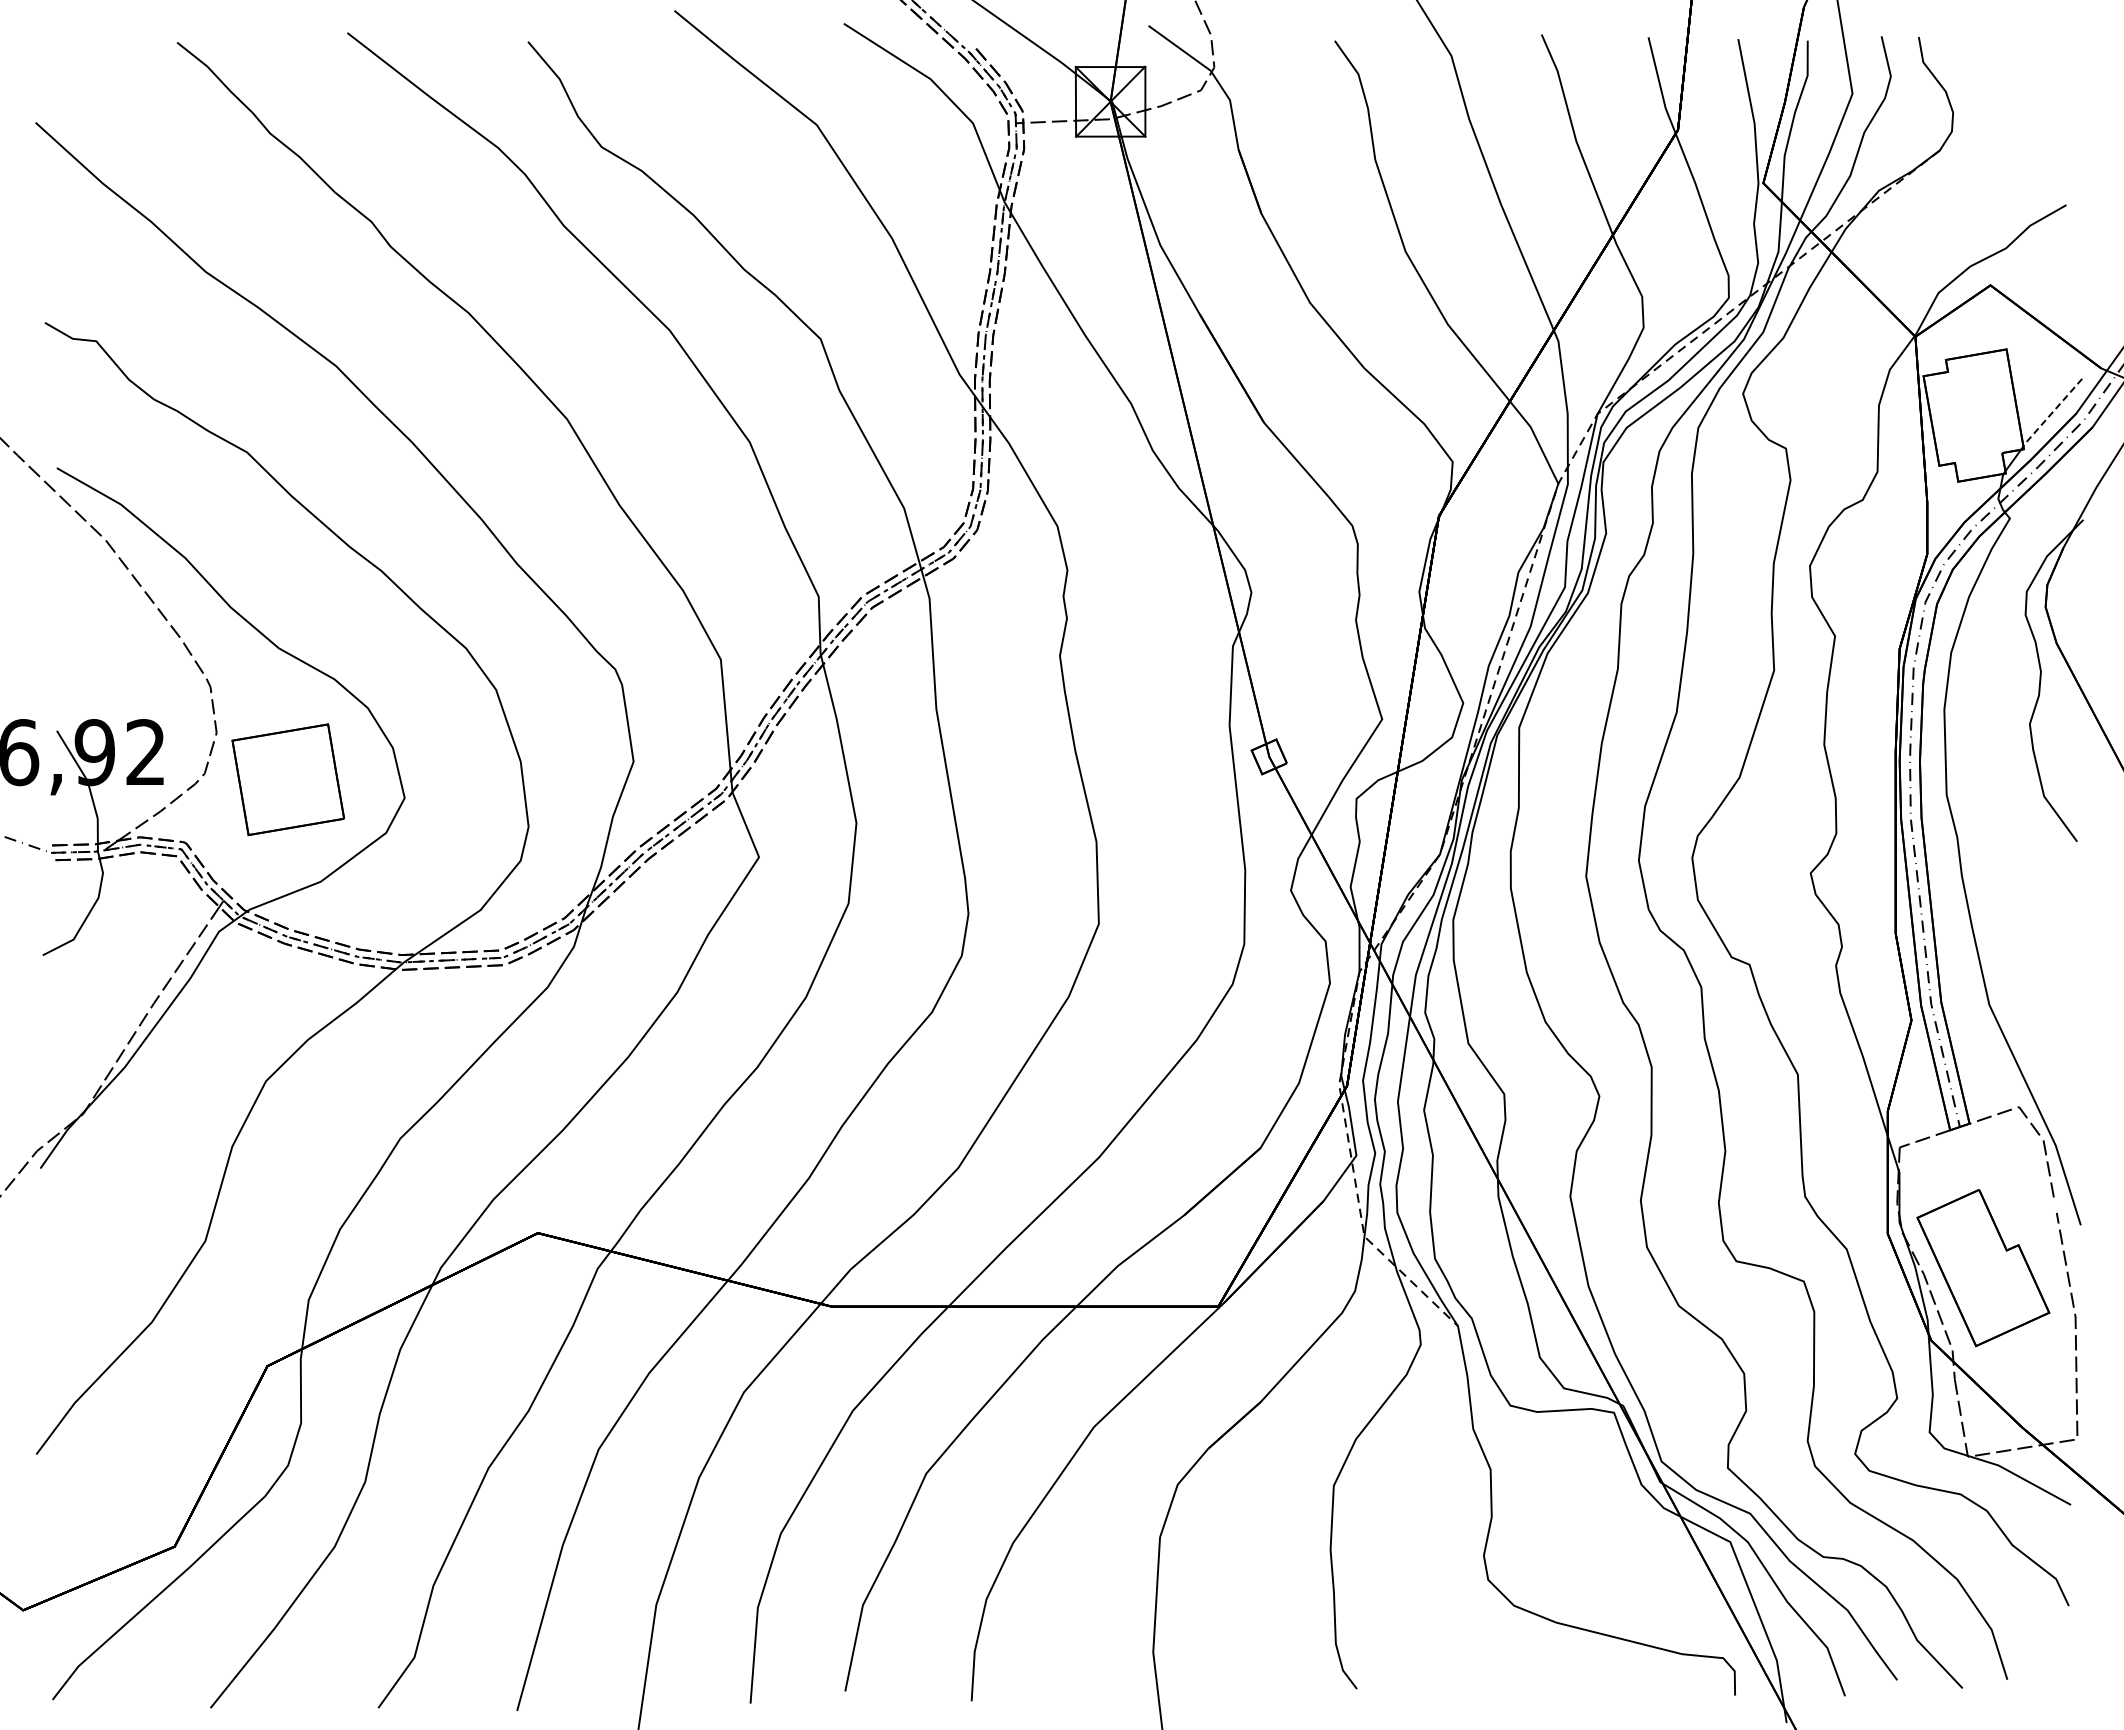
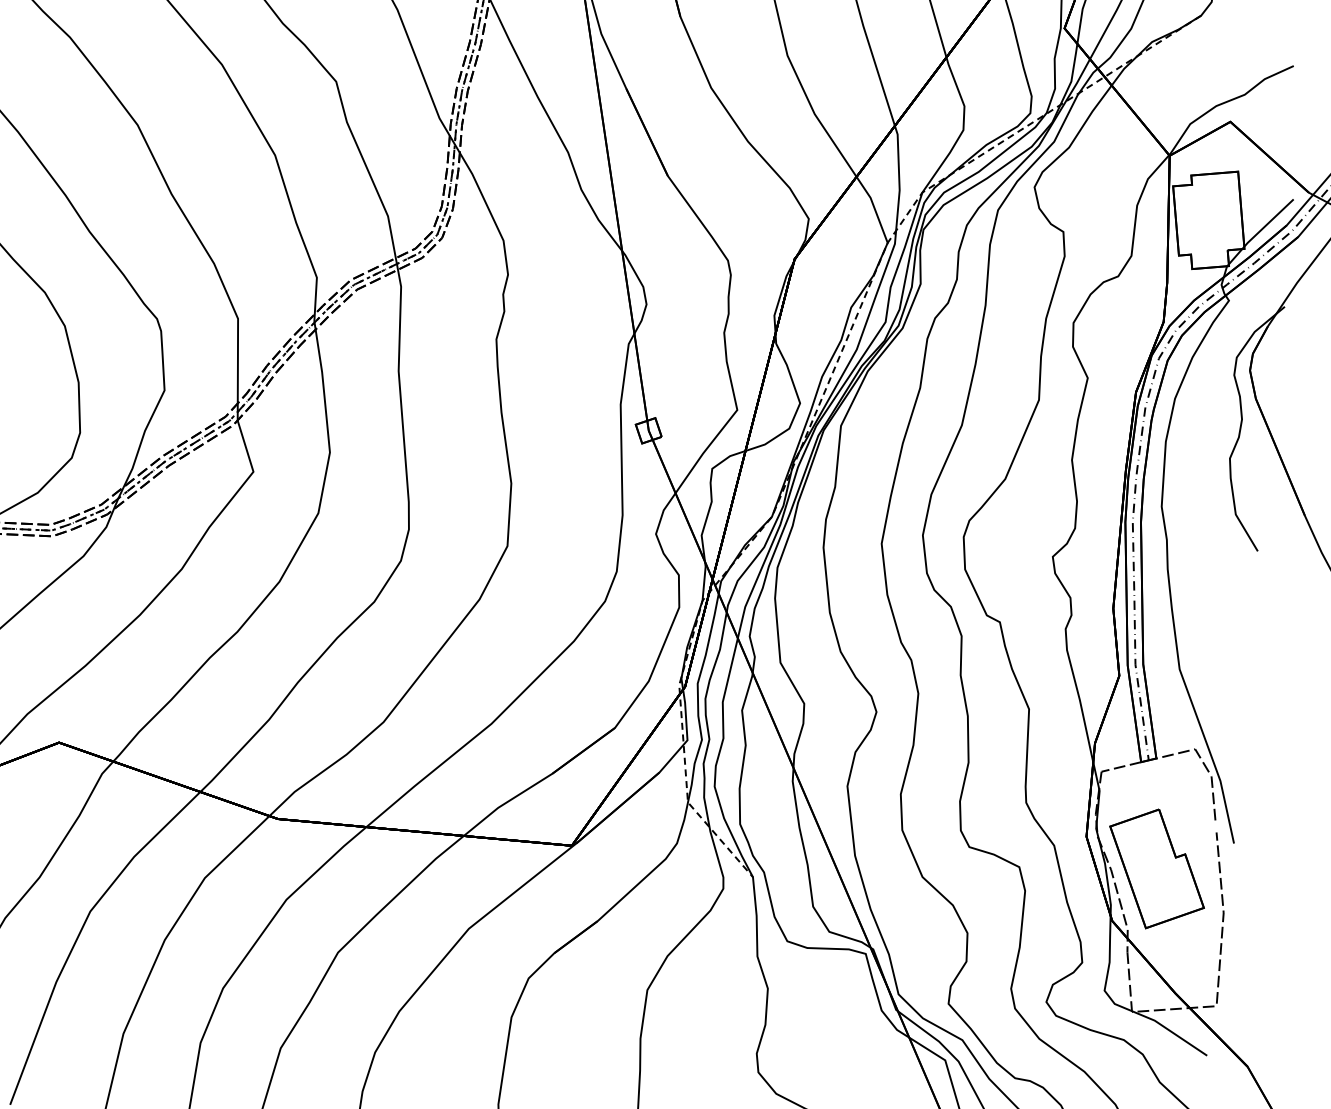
line: (2051, 413) -> (1267, 223), dashed -> solid

